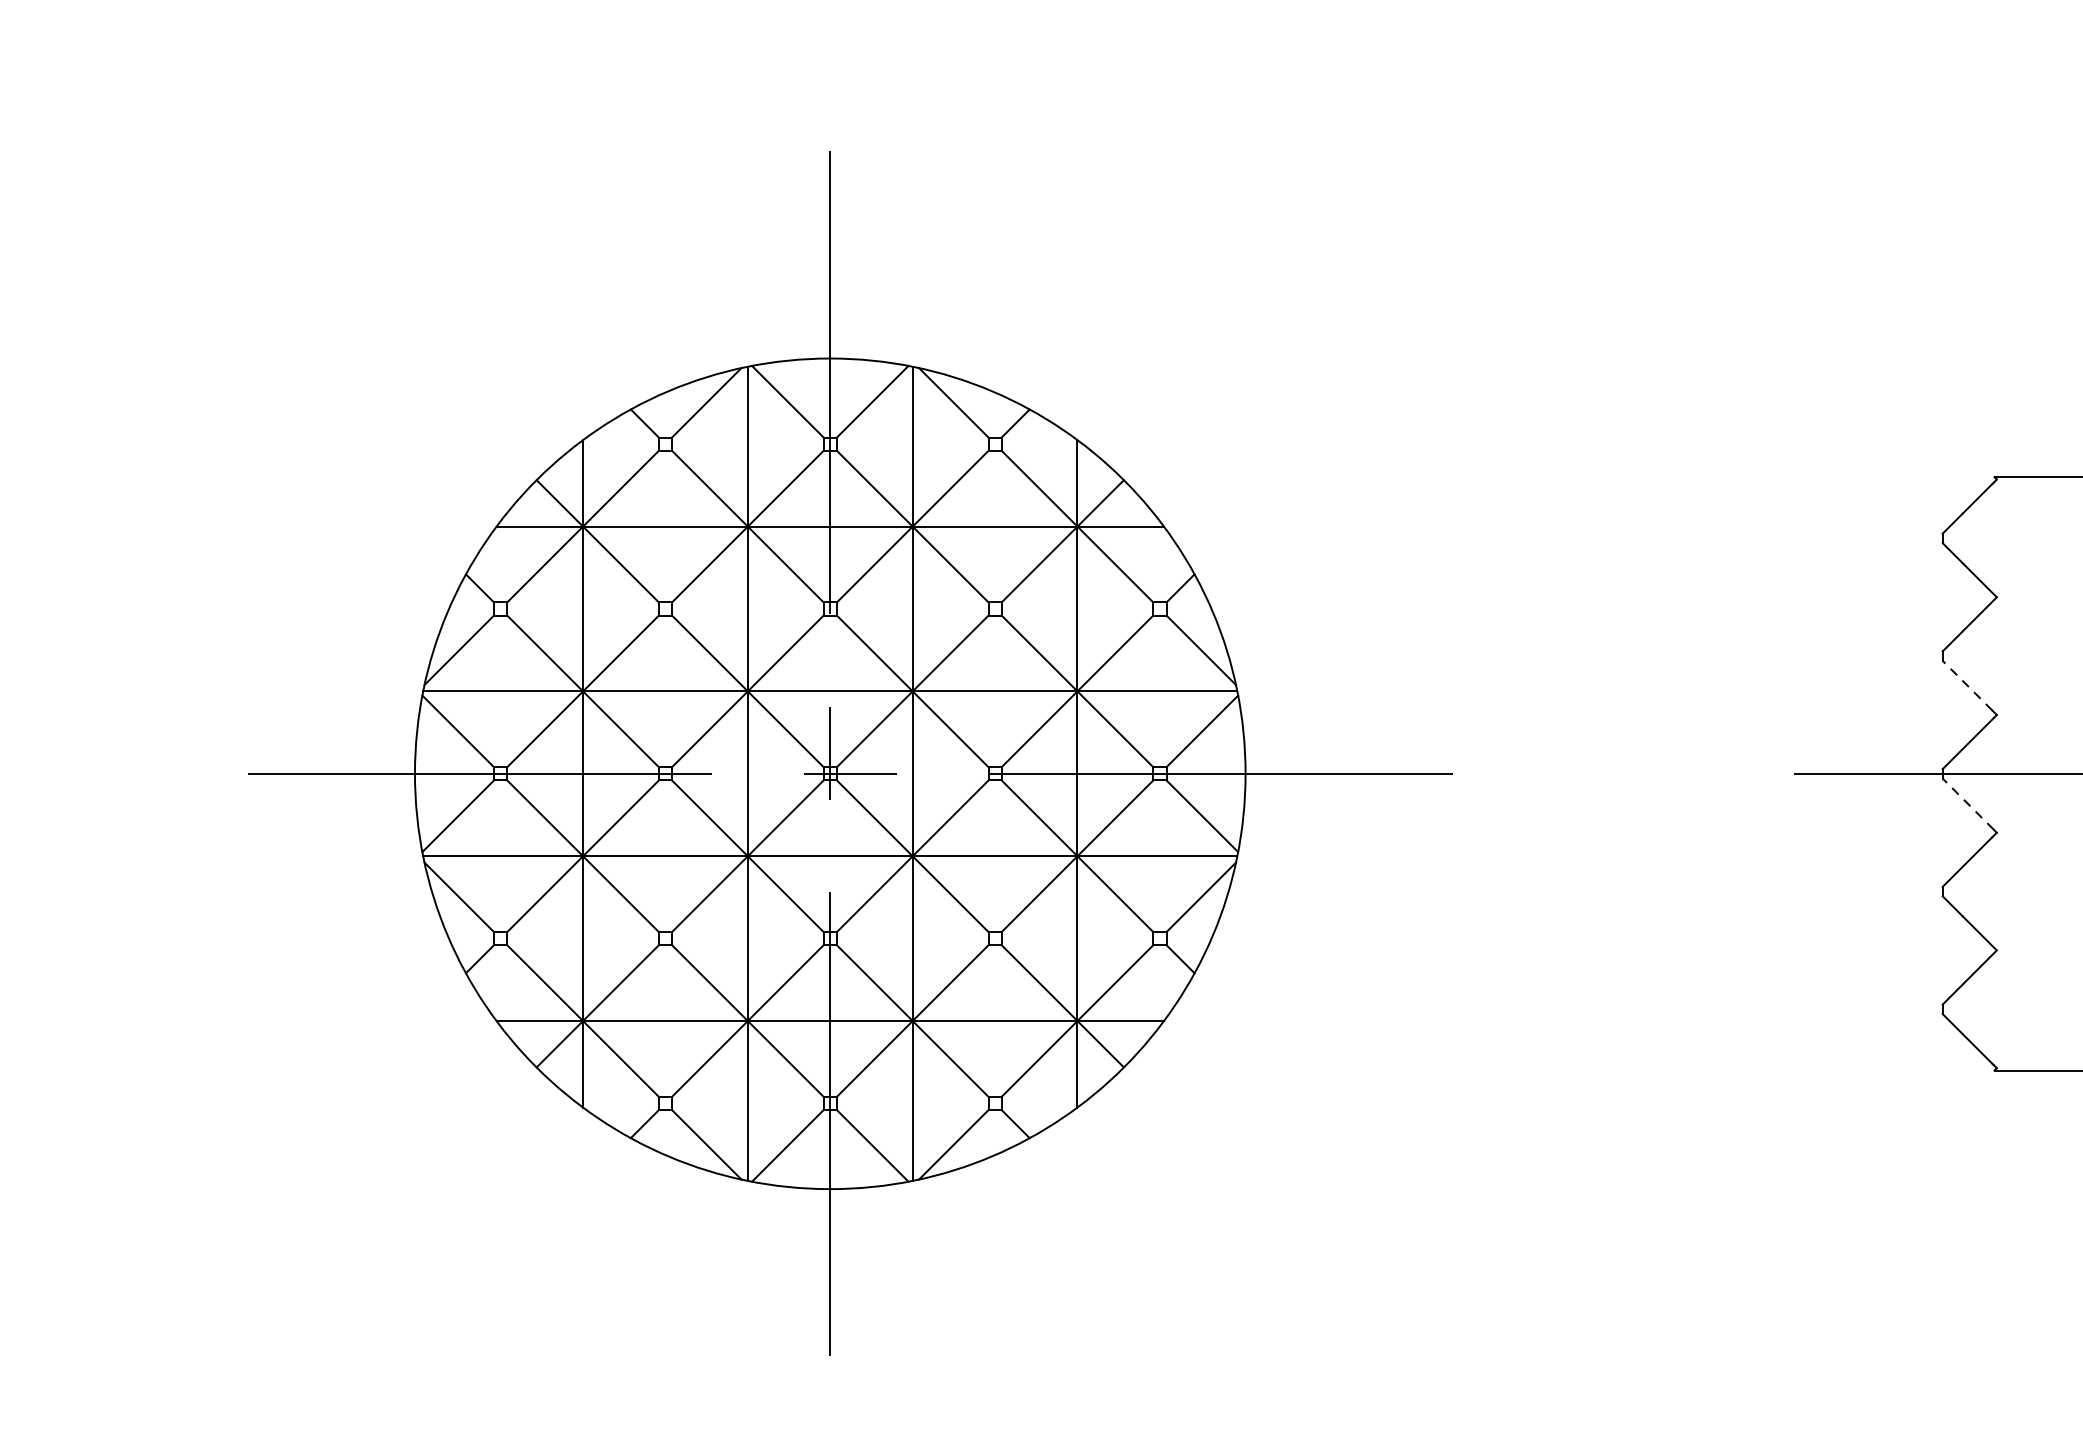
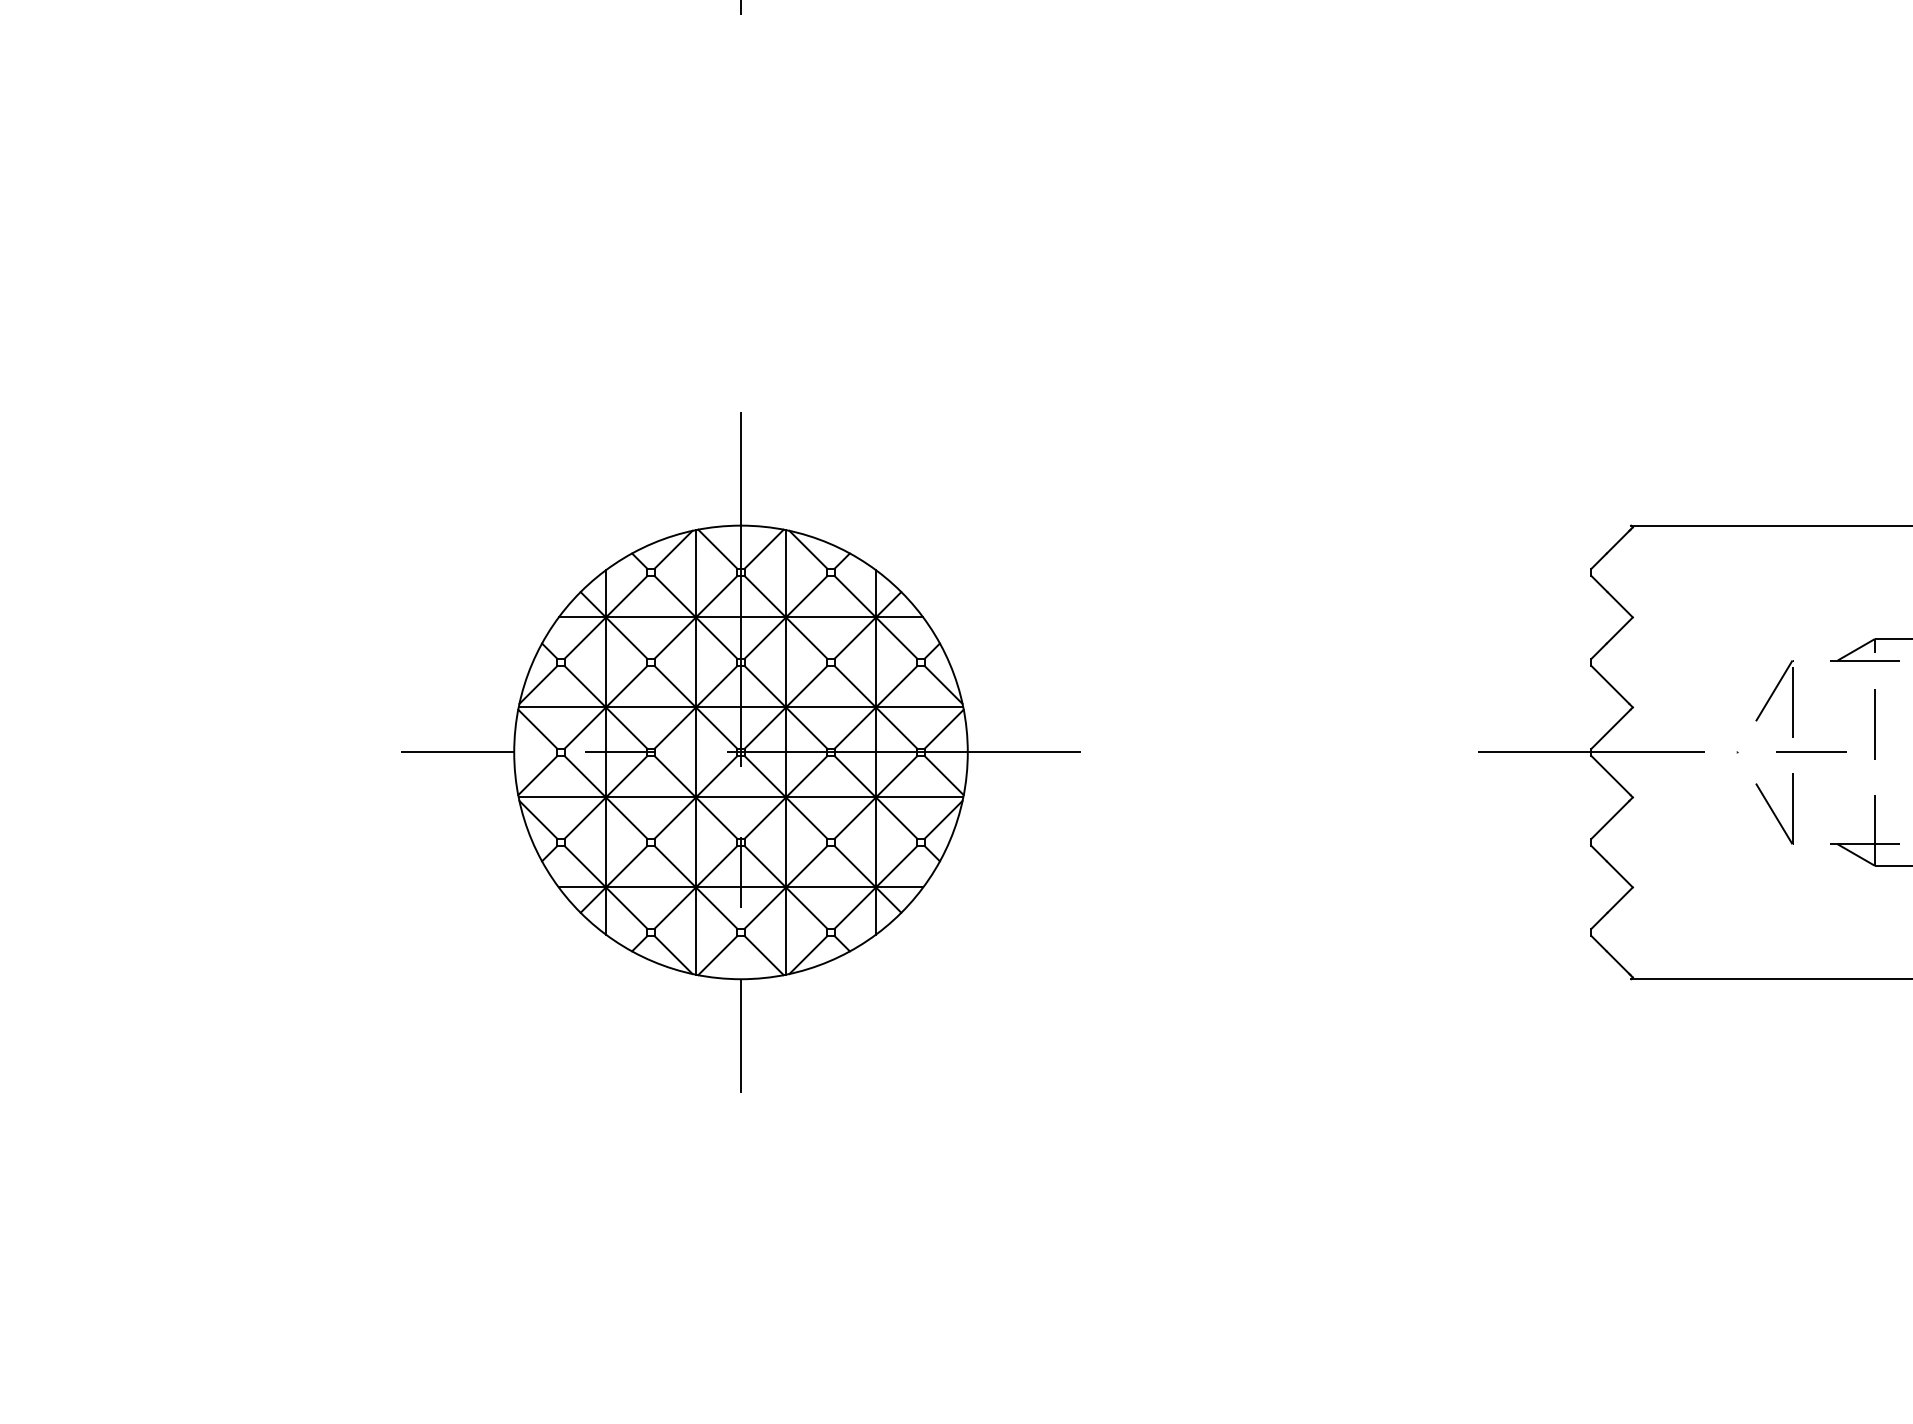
line: (1967, 685) -> (1610, 684), dashed -> solid
part: (829, 773) -> (740, 752), size x0.71
line: (1968, 804) -> (1611, 775), dashed -> solid

